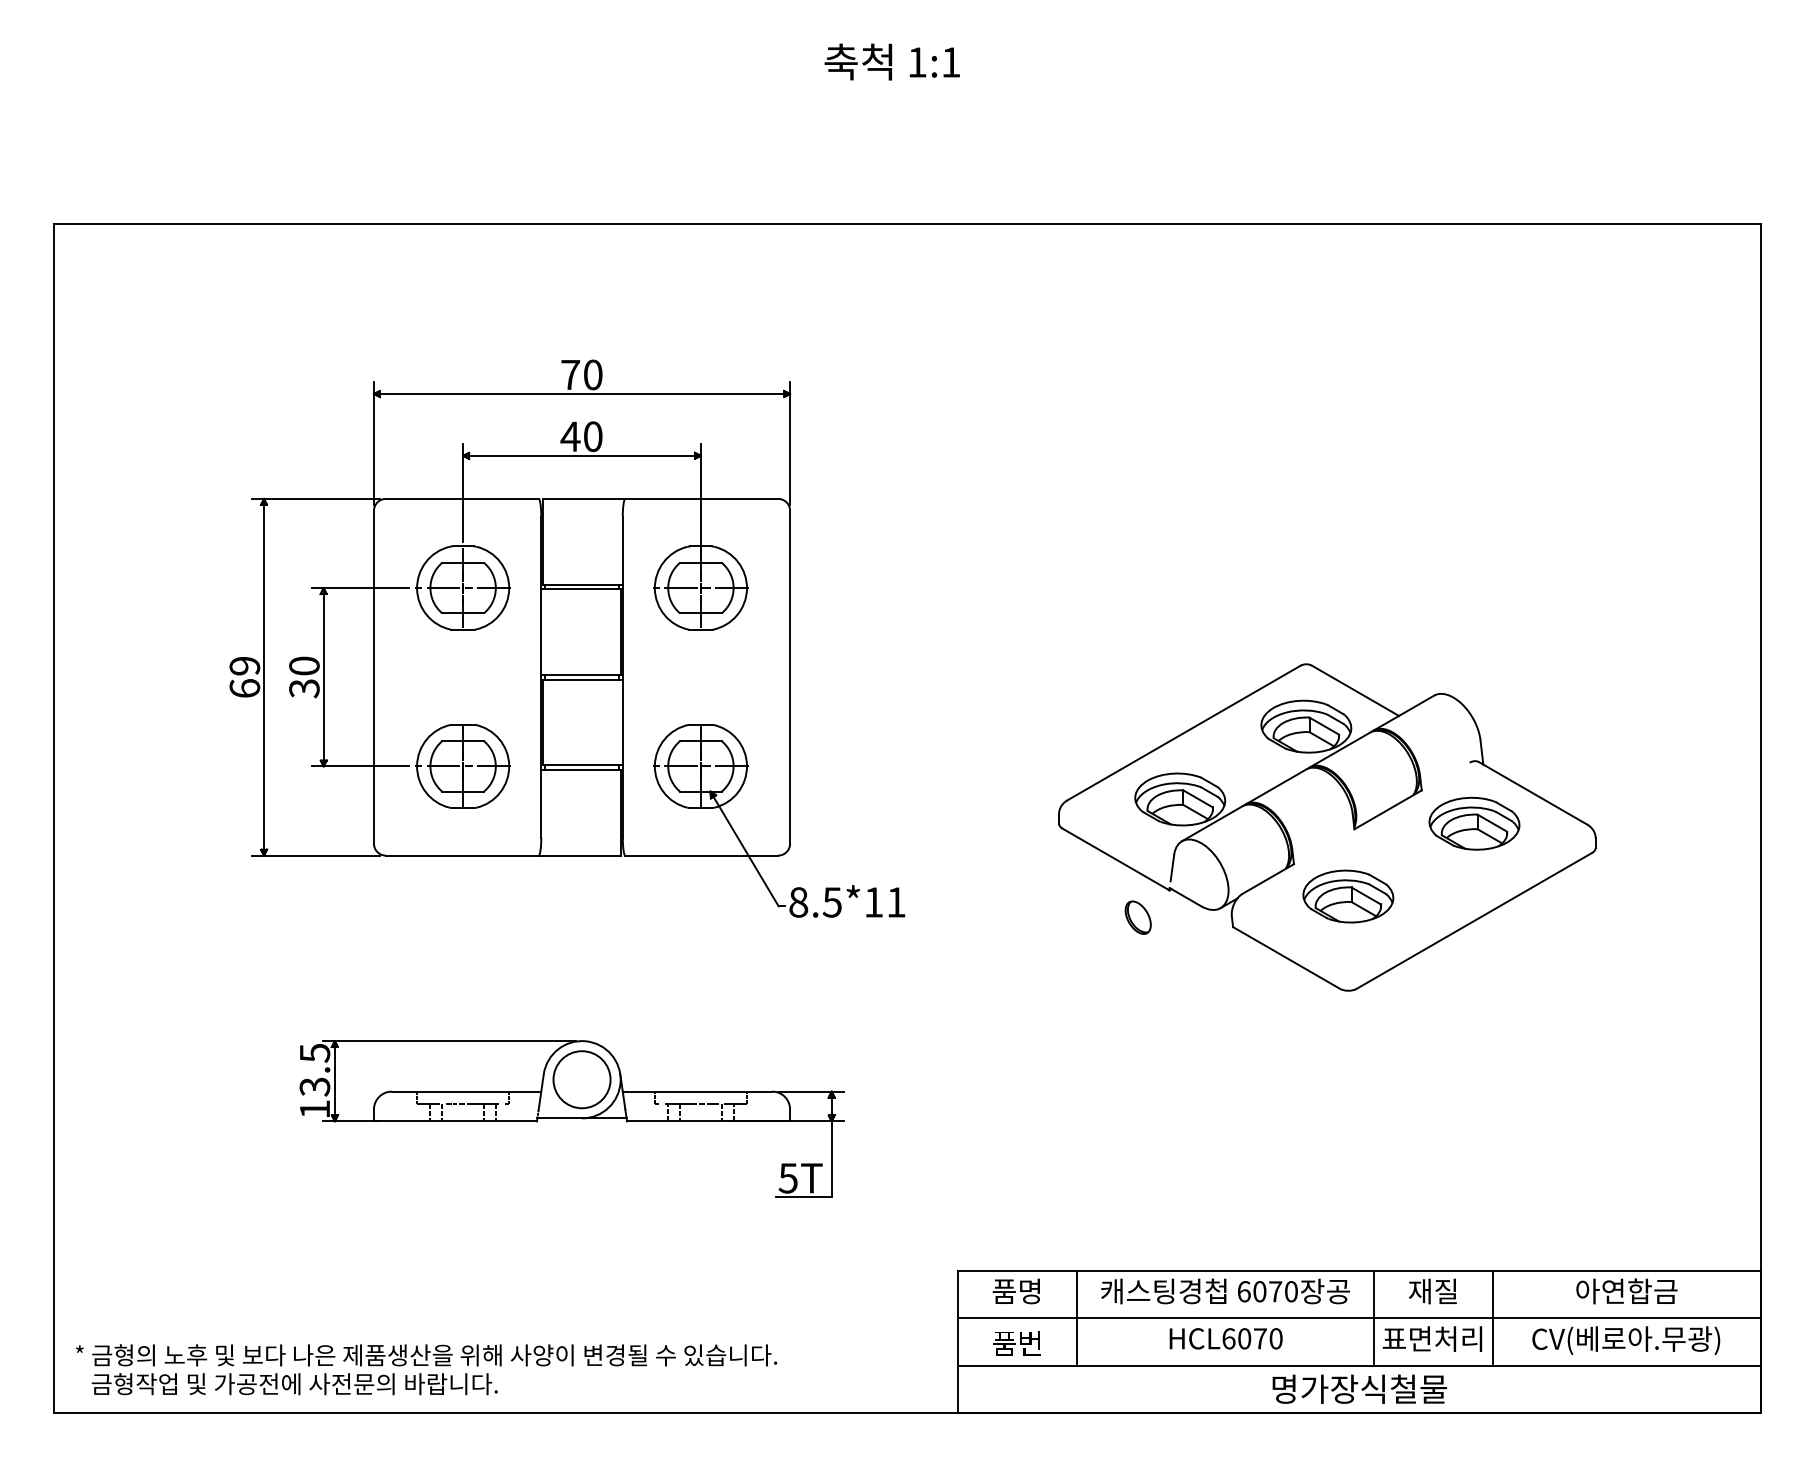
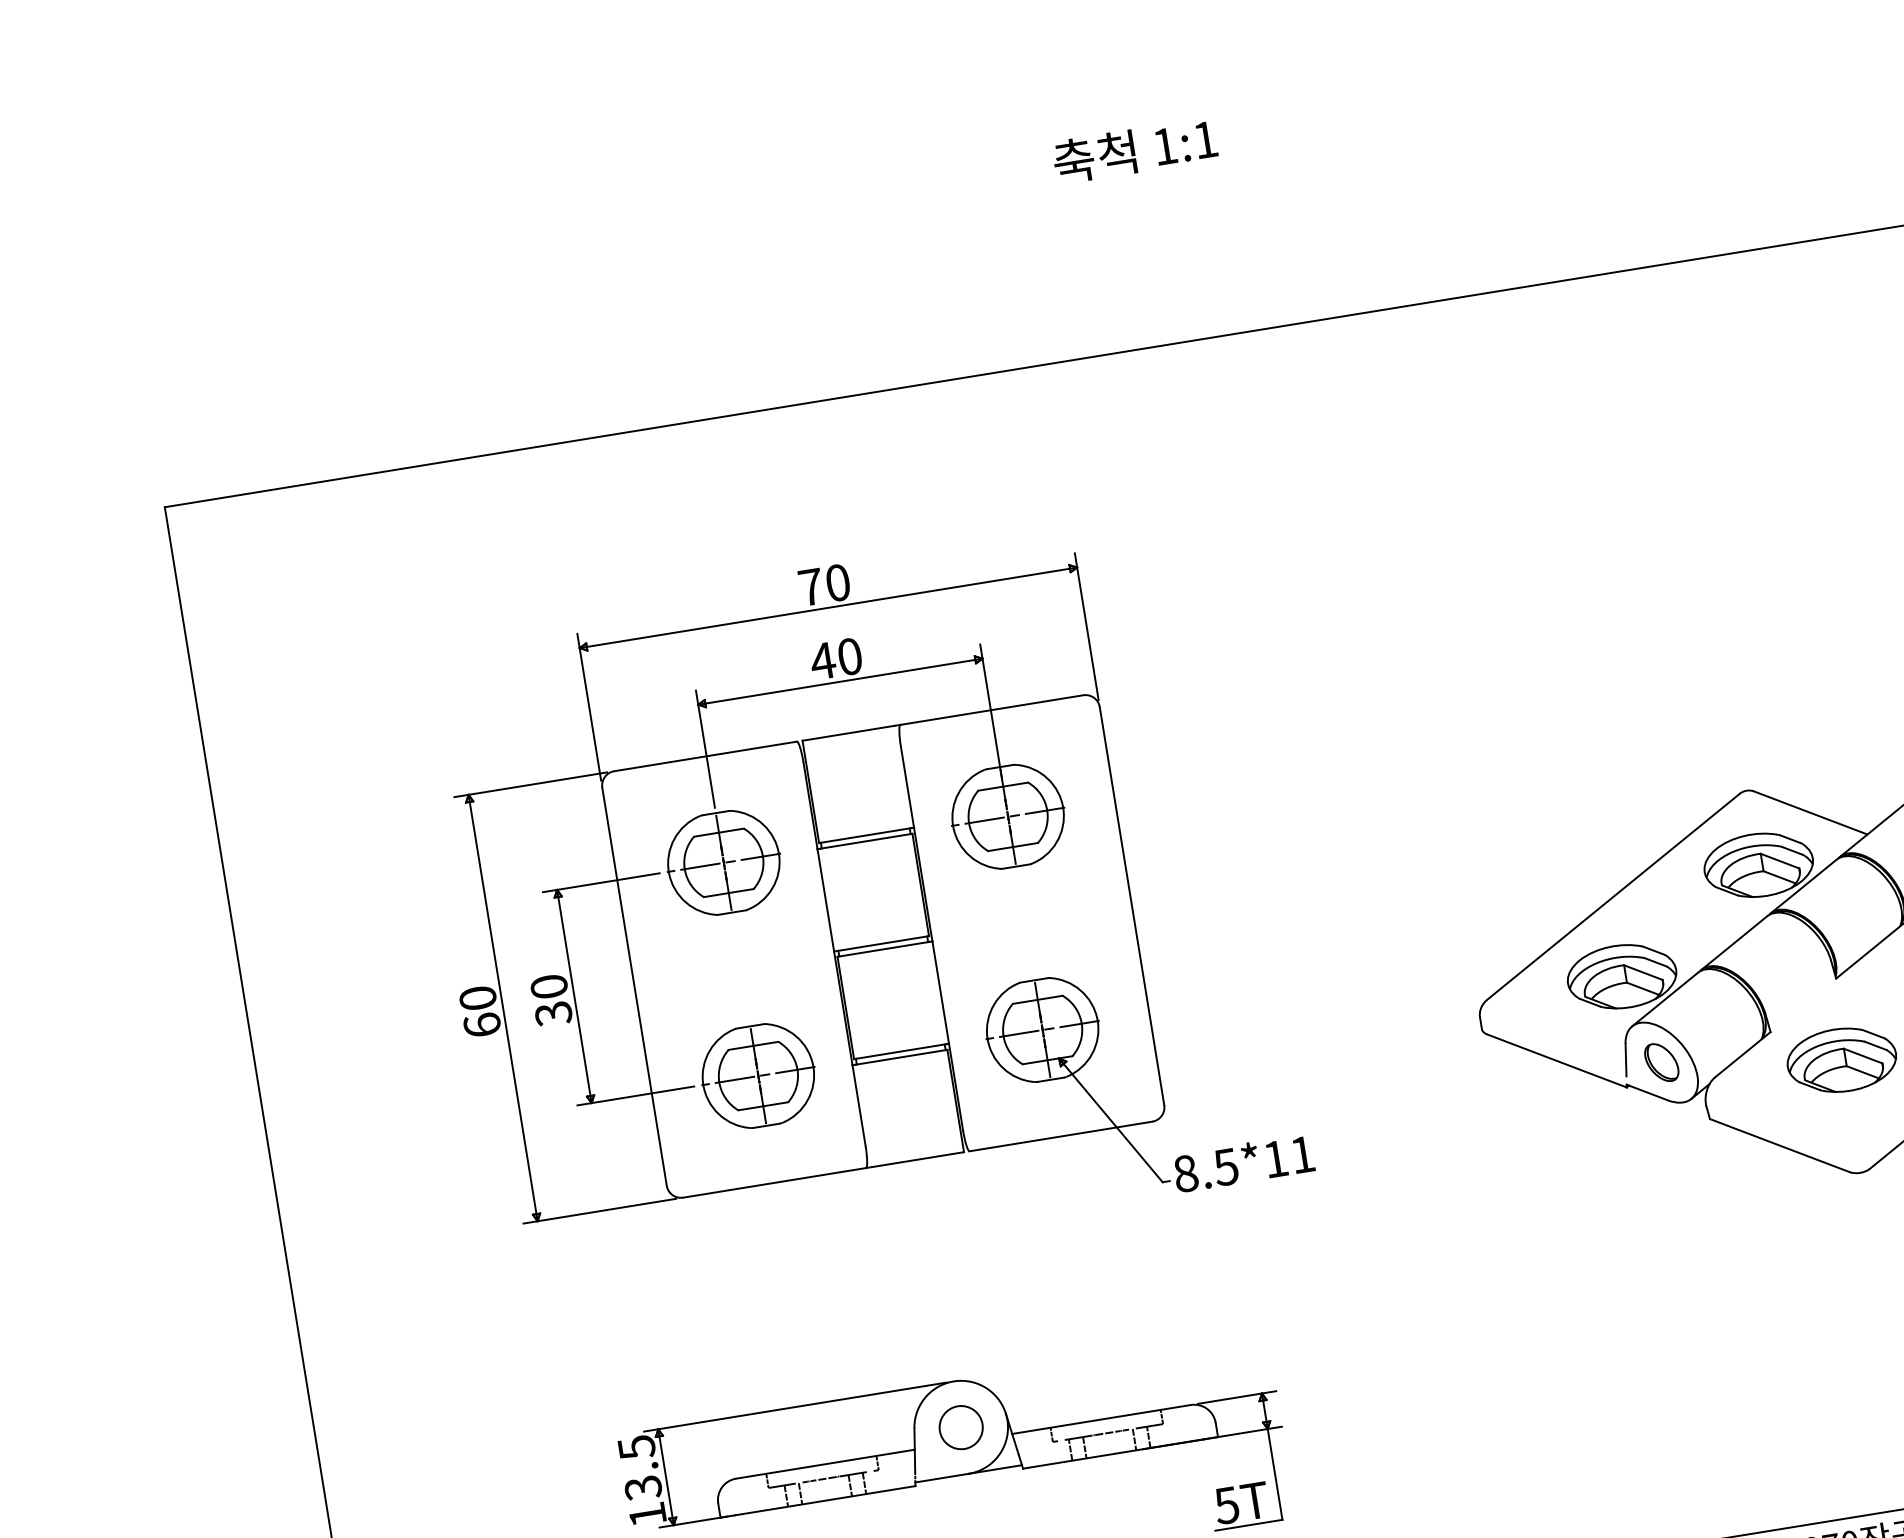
text: (244, 665) -> (477, 997), 69 -> 60
part: (1137, 917) -> (1660, 1062), moved
circle: (581, 1079) -> (960, 1427), size x0.62

